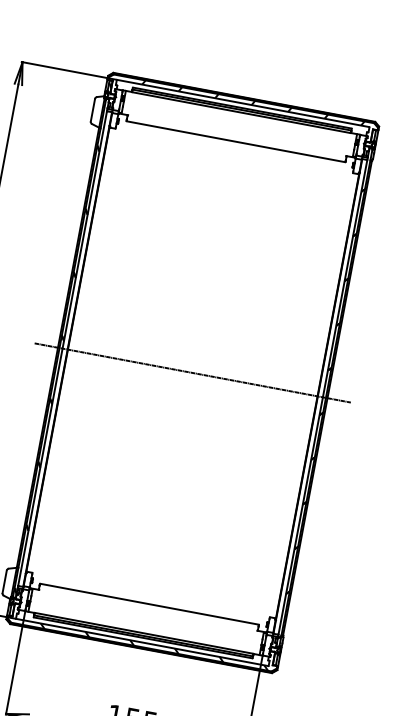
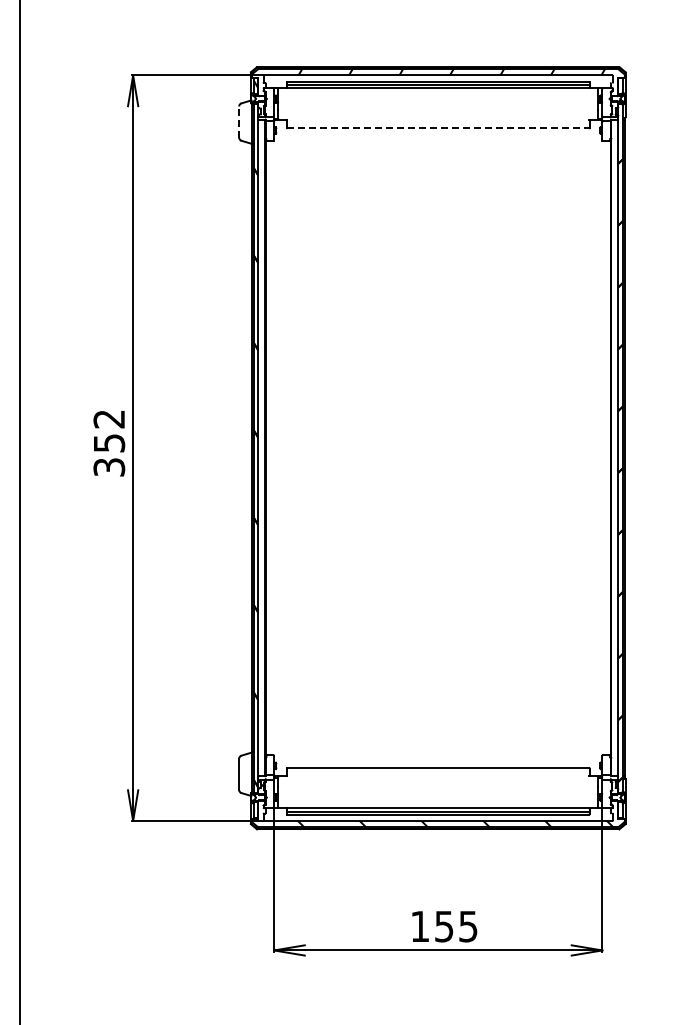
line: (93, 110) -> (239, 122), solid -> dashed
line: (236, 141) -> (438, 128), solid -> dashed
line: (192, 373) -> (437, 448), removed

